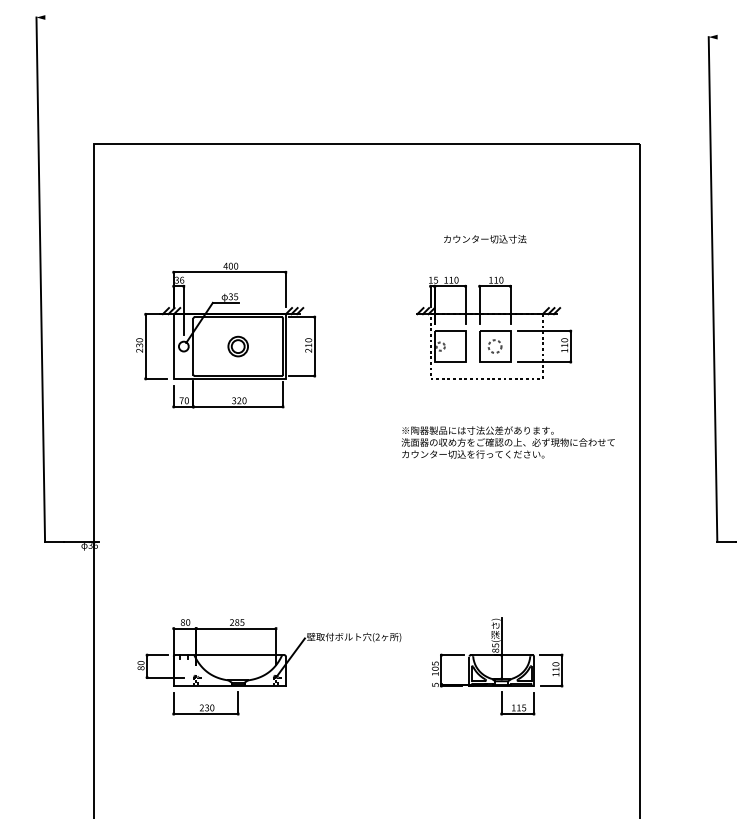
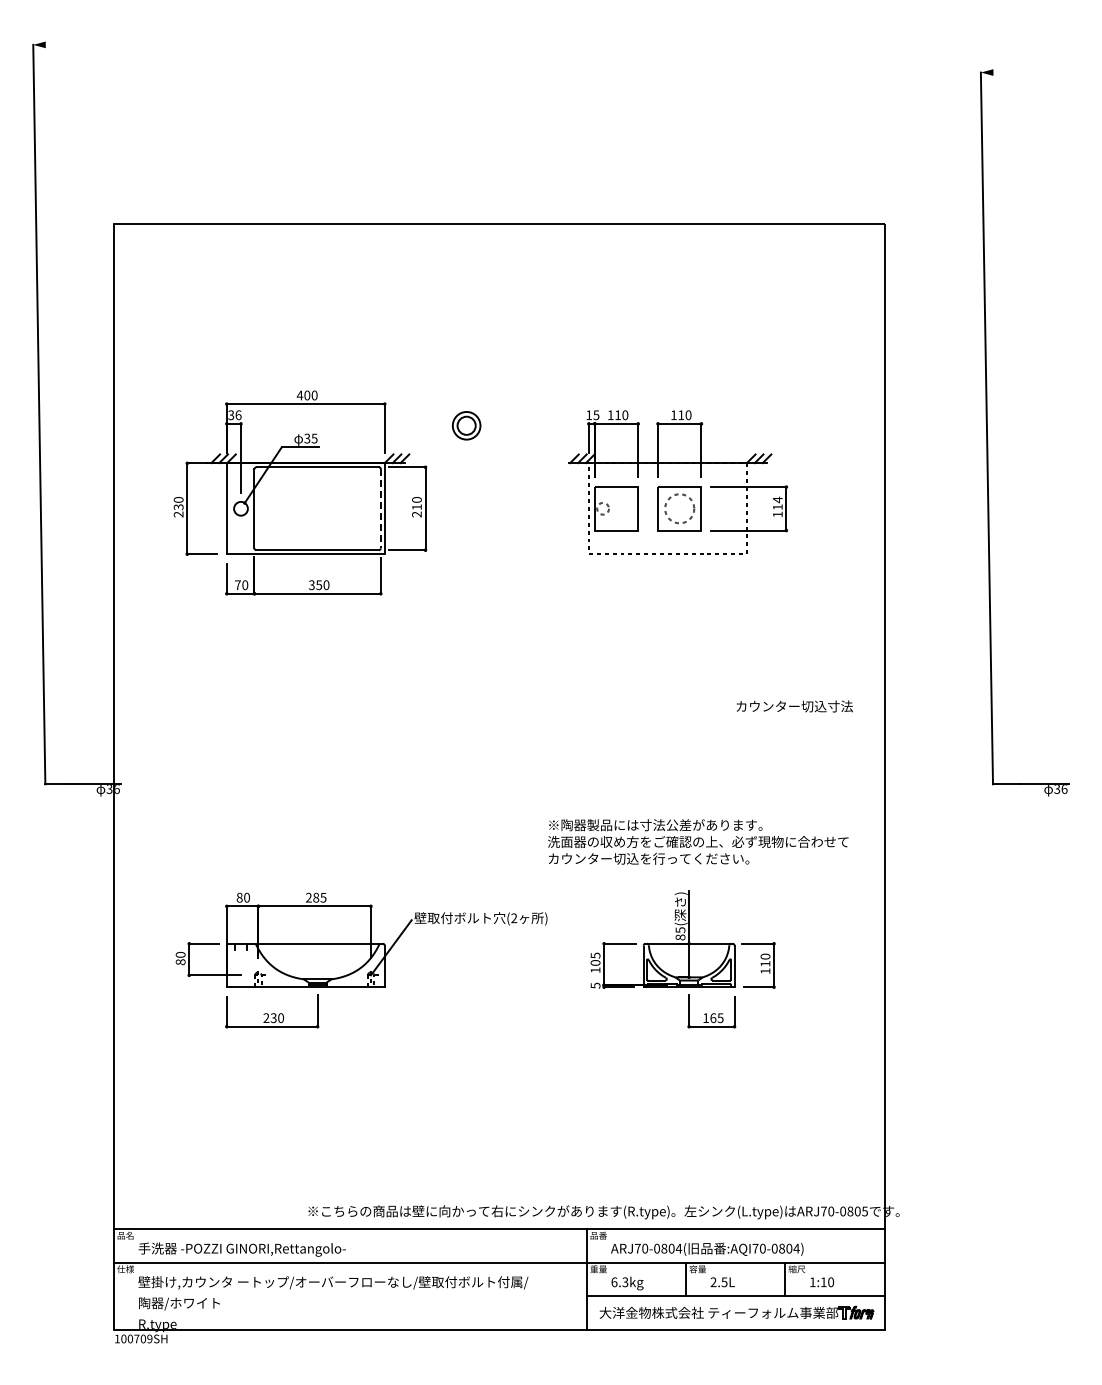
text: (484, 239) -> (794, 706), moved
text: (564, 340) -> (777, 499), 110 -> 114
part: (238, 346) -> (466, 425), moved
line: (282, 346) -> (380, 508), solid -> dashed
circle: (494, 346) -> (679, 508), size x1.6
text: (239, 401) -> (319, 585), 320 -> 350
text: (508, 442) -> (698, 841), moved
text: (519, 708) -> (713, 1018), 115 -> 165

